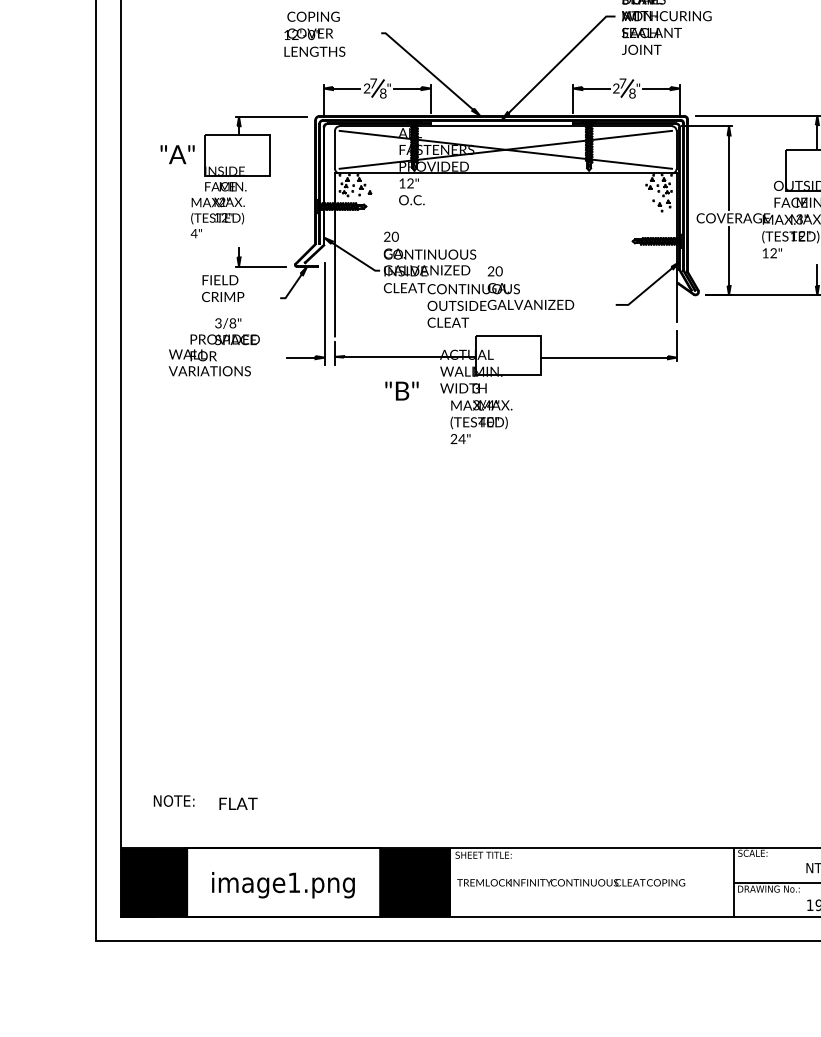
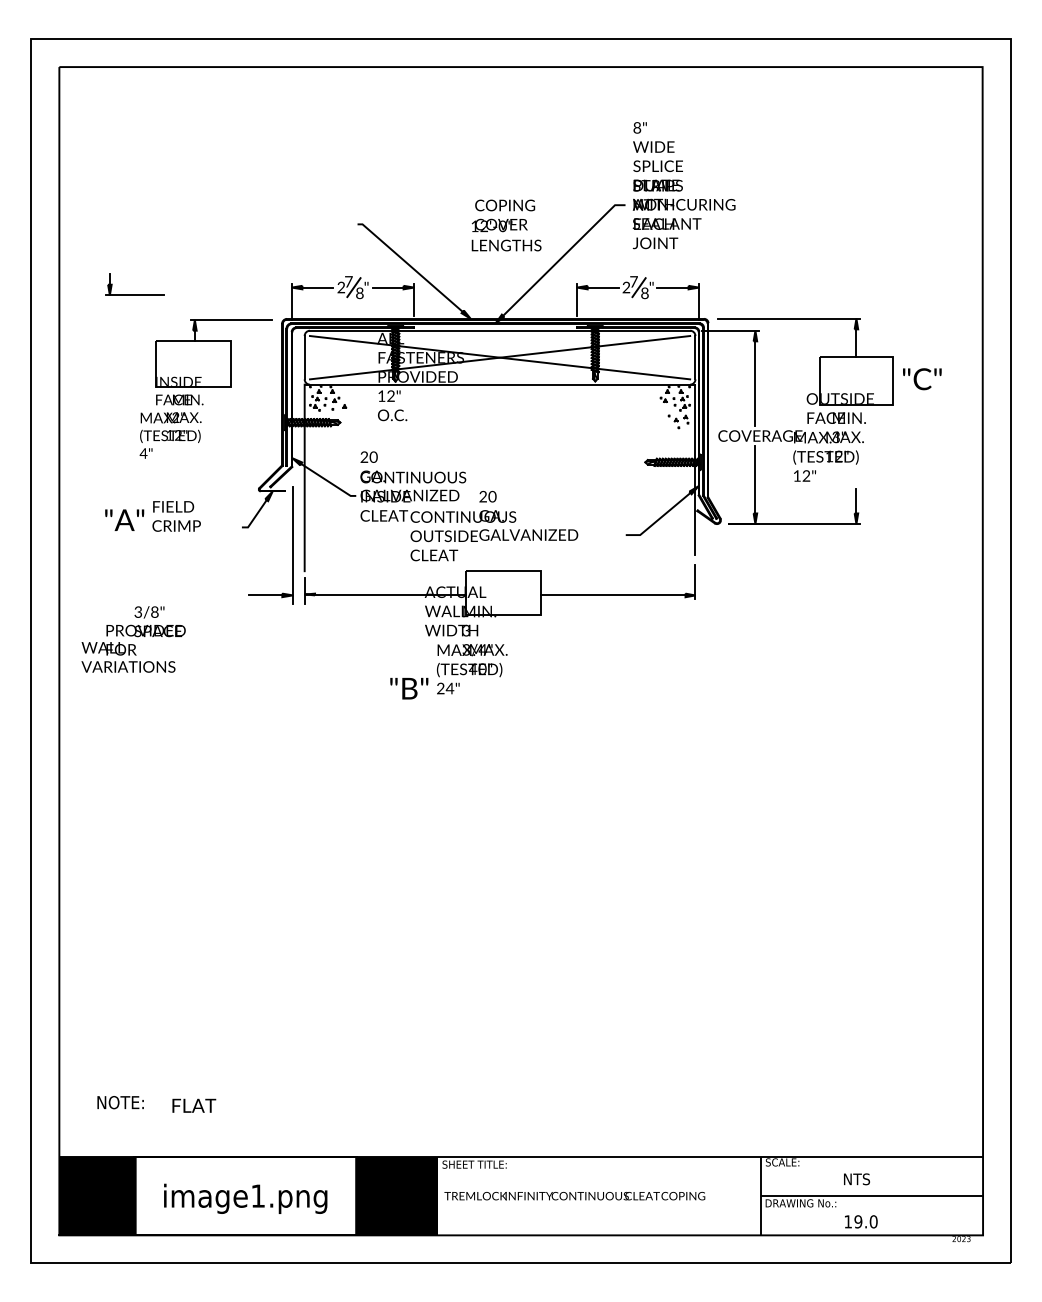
text: (314, 34) -> (506, 225), moved
text: (177, 154) -> (124, 519), moved
part: (260, 265) -> (134, 294), moved
text: (214, 347) -> (133, 639), moved
text: (402, 390) -> (409, 688), moved

